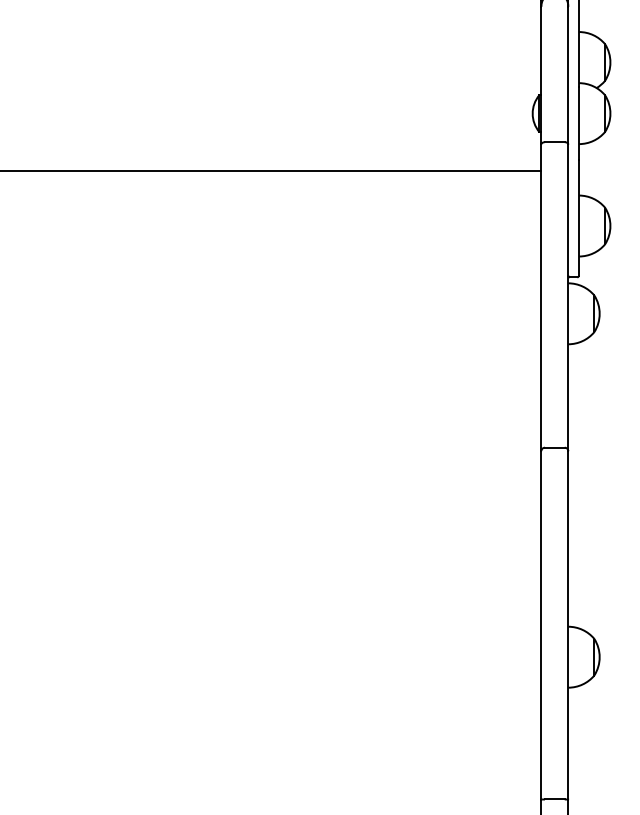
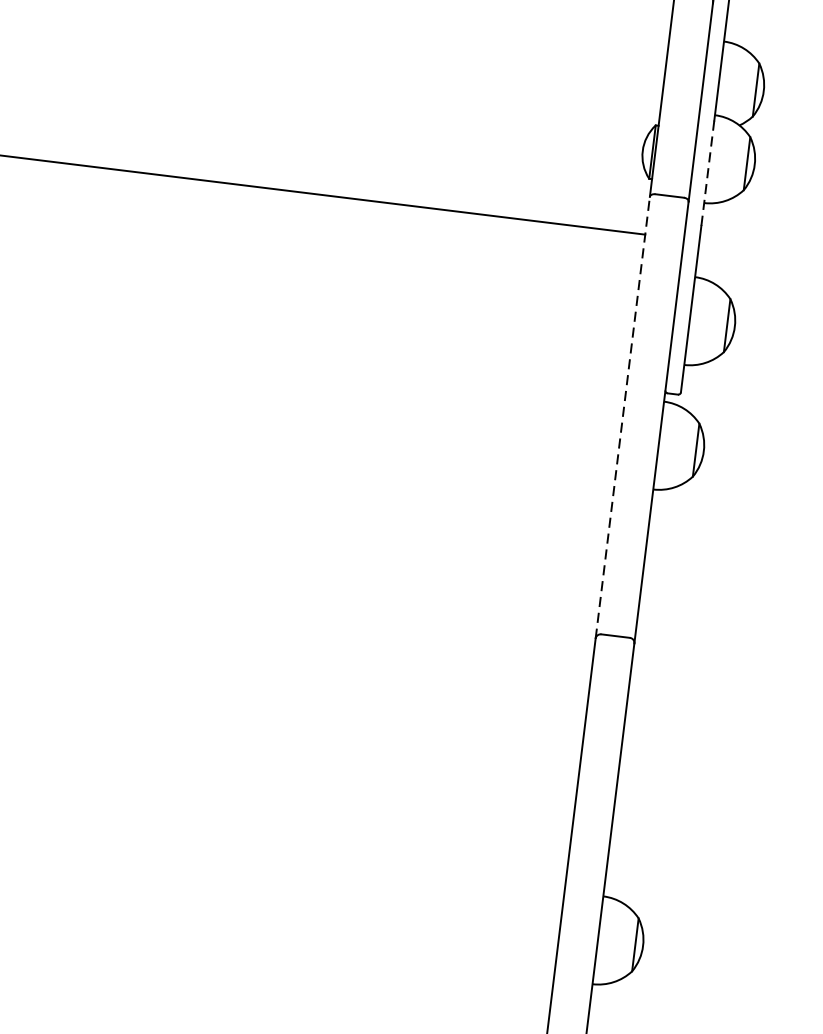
line: (579, 123) -> (708, 173), solid -> dashed
line: (541, 297) -> (622, 417), solid -> dashed

